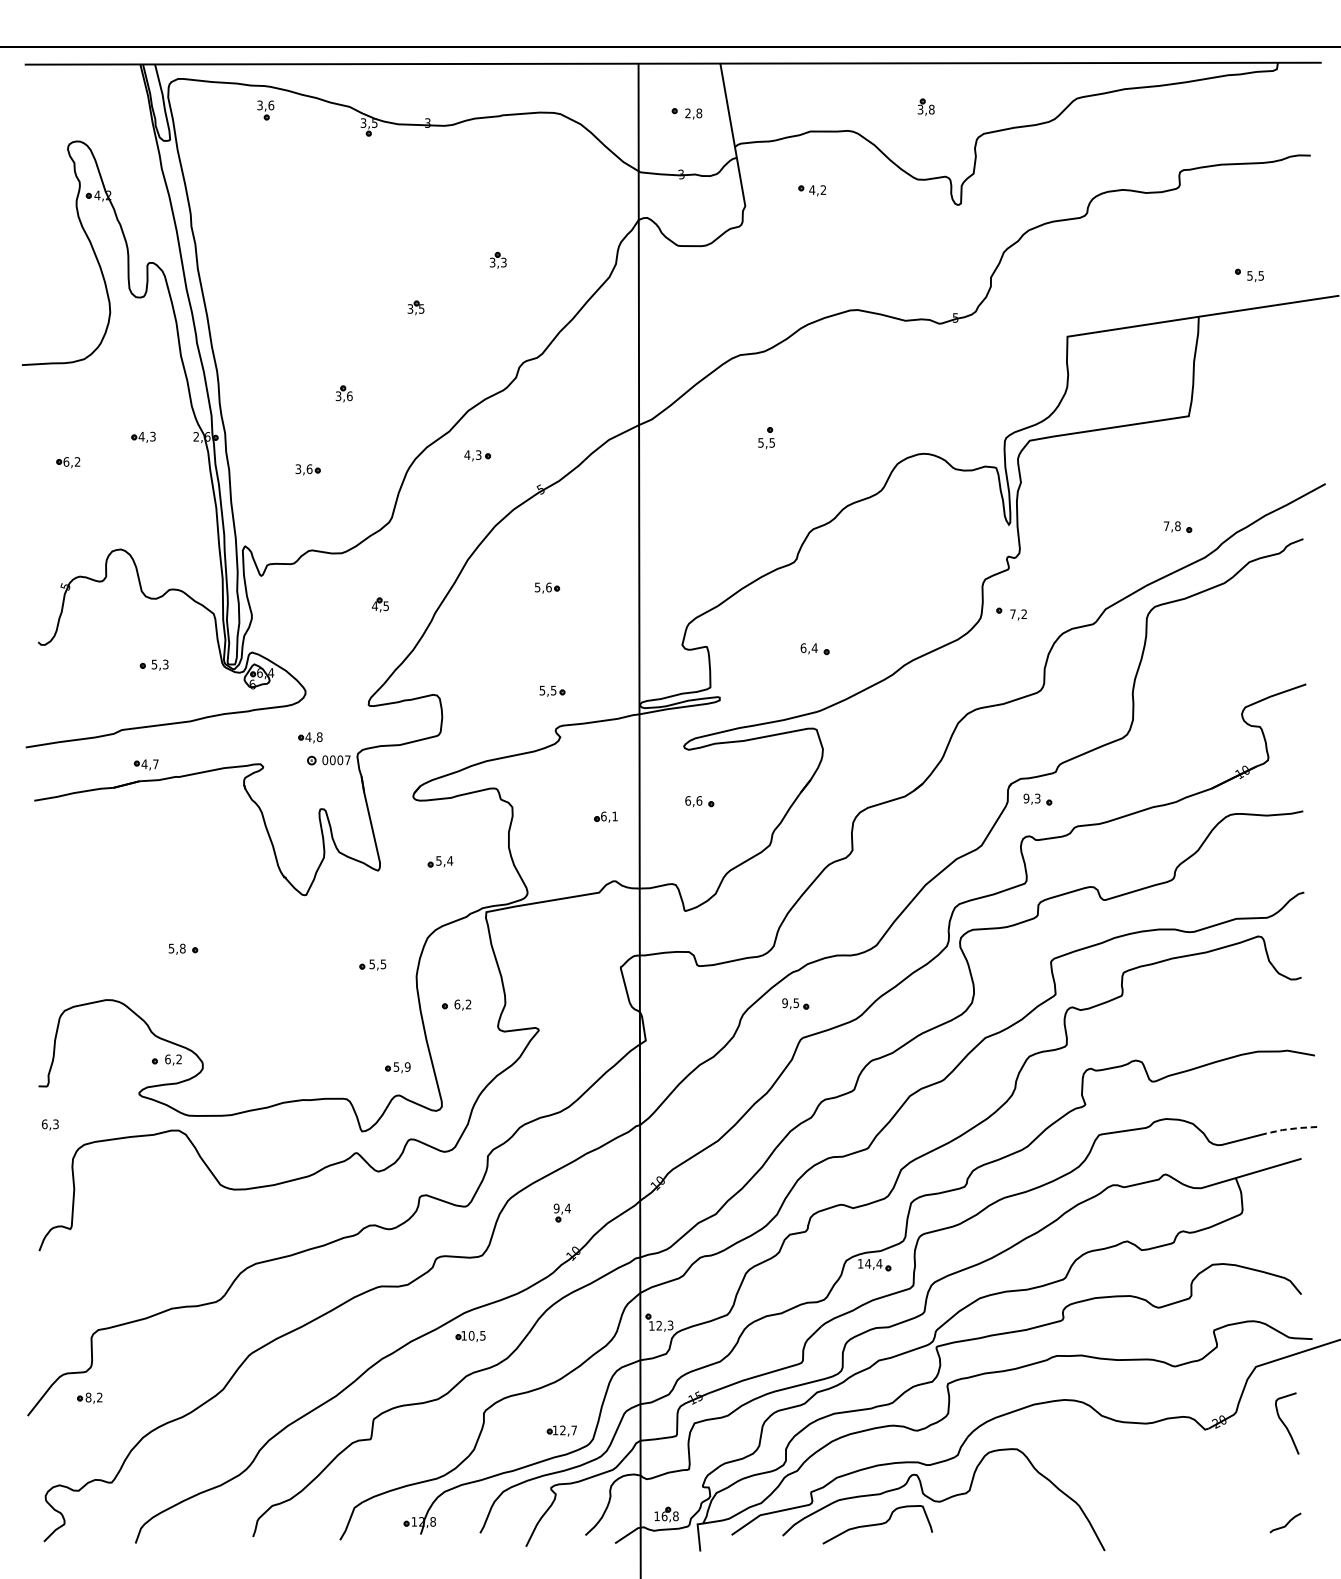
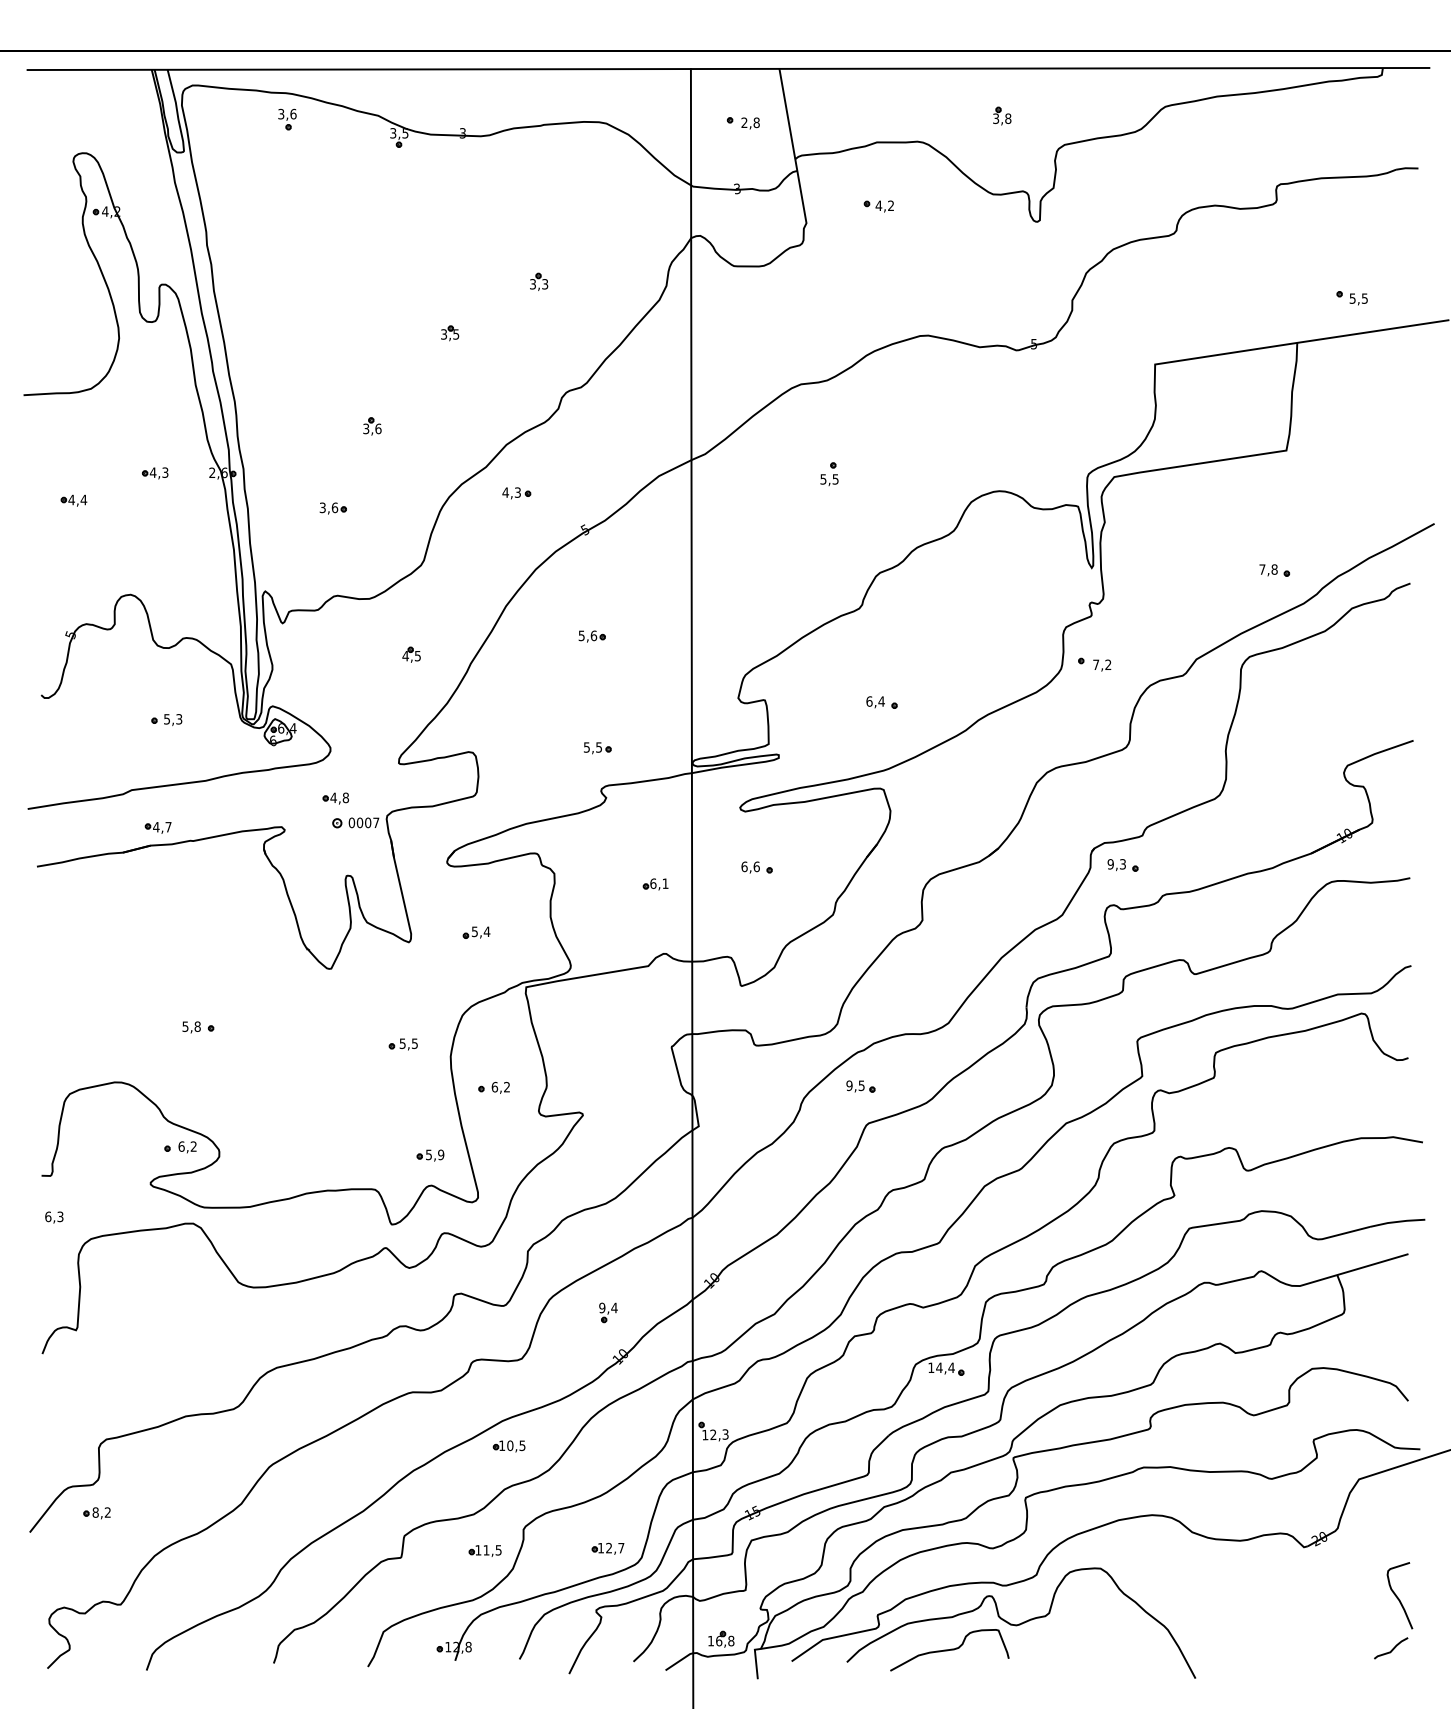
text: (71, 461) -> (77, 499), 6,2 -> 4,4
line: (1291, 1128) -> (1397, 1221), dashed -> solid
curve: (1284, 1424) -> (1397, 1596), moved
part: (447, 1432) -> (484, 1550), added

